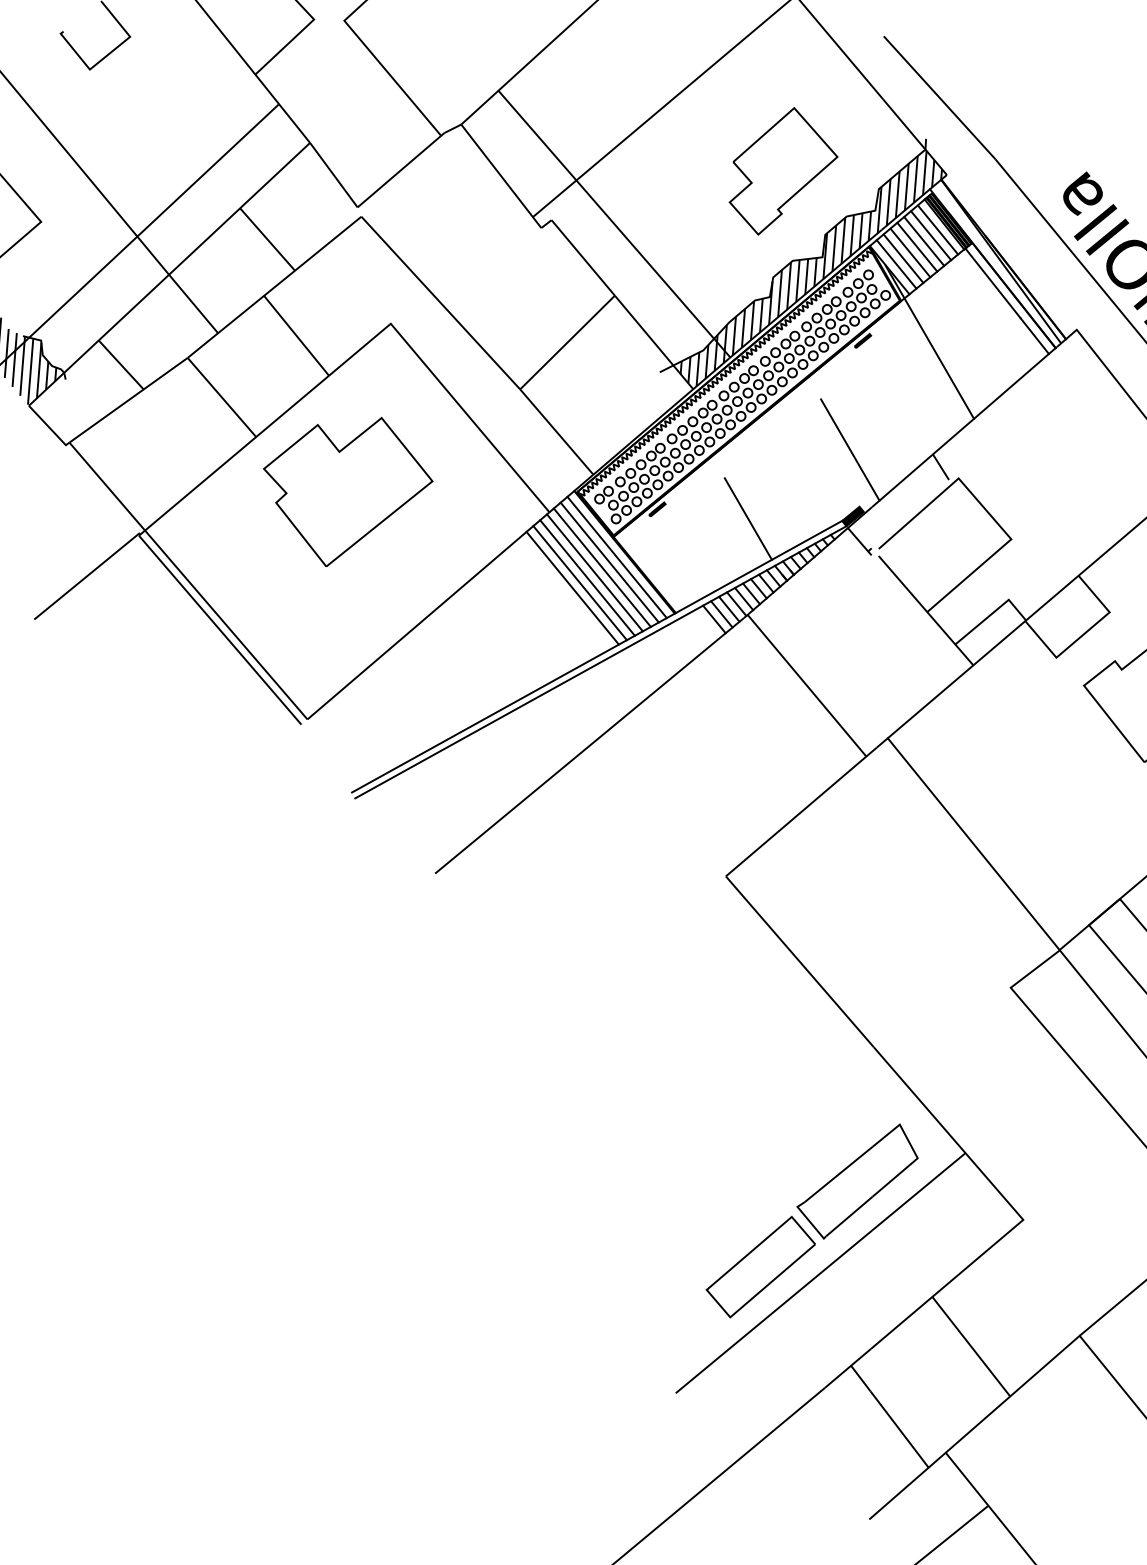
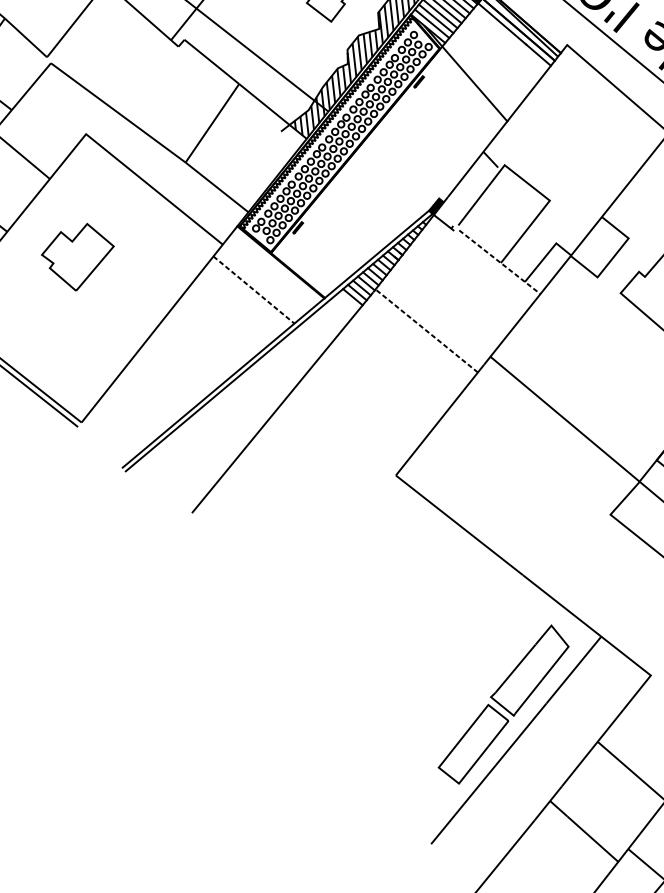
line: (850, 449) -> (425, 159), removed
part: (348, 491) -> (79, 257), size x0.6
line: (747, 518) -> (362, 222), removed
line: (616, 557) -> (275, 267), removed
line: (609, 562) -> (271, 271), removed
line: (601, 567) -> (266, 276), removed
line: (594, 572) -> (262, 280), removed
line: (587, 577) -> (258, 285), removed
line: (580, 583) -> (254, 290), solid -> dashed
line: (572, 587) -> (249, 294), removed
line: (926, 611) -> (500, 262), solid -> dashed
line: (806, 685) -> (426, 330), solid -> dashed

